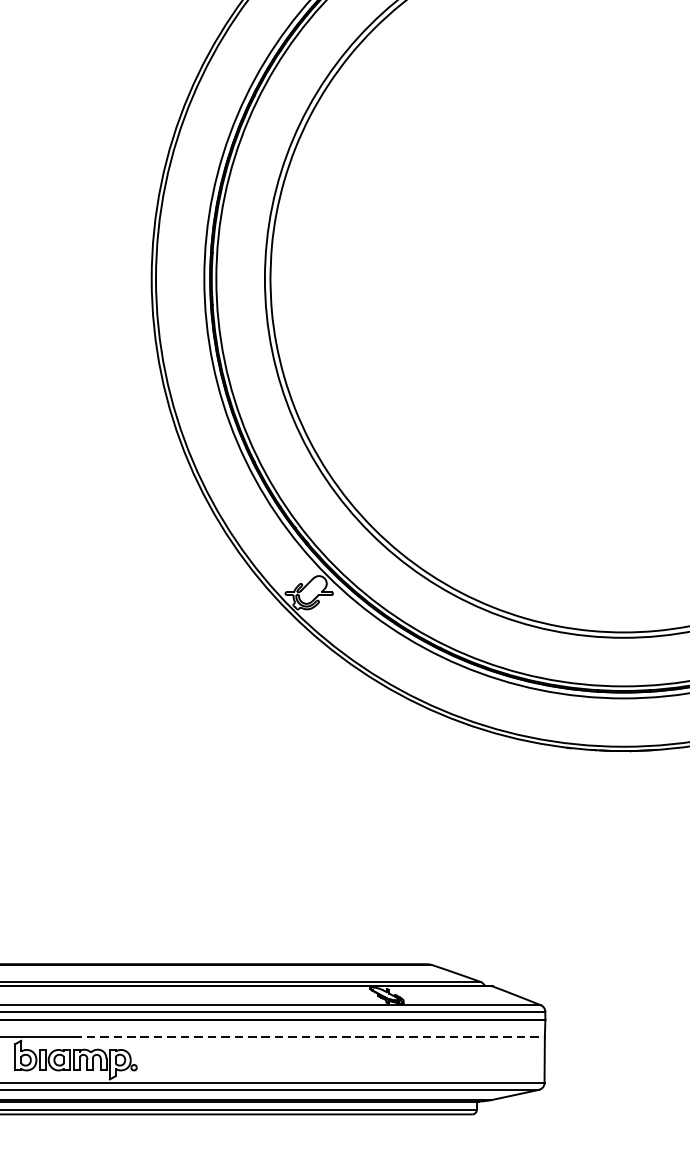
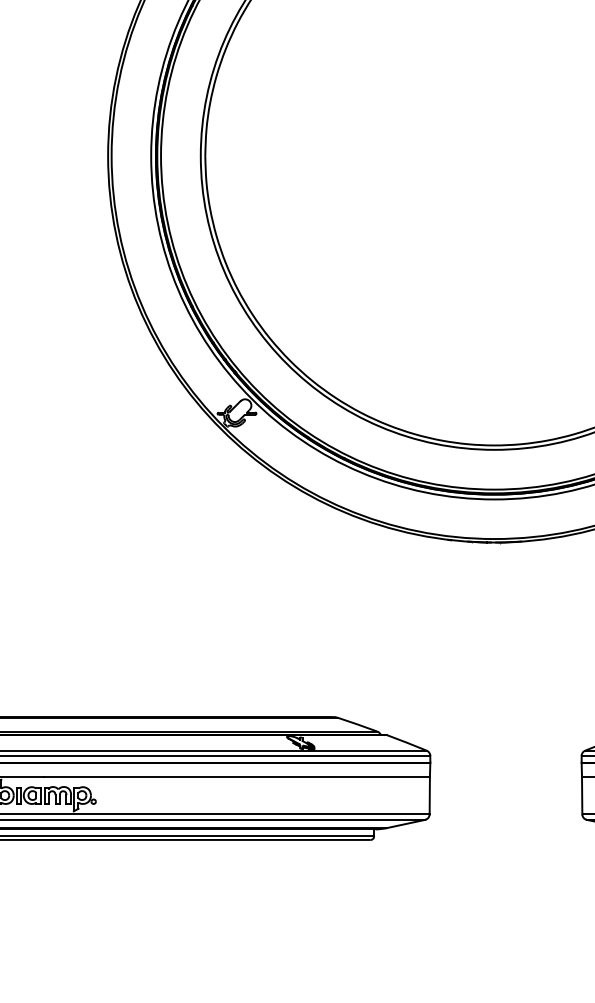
line: (309, 1036) -> (237, 776), dashed -> solid

